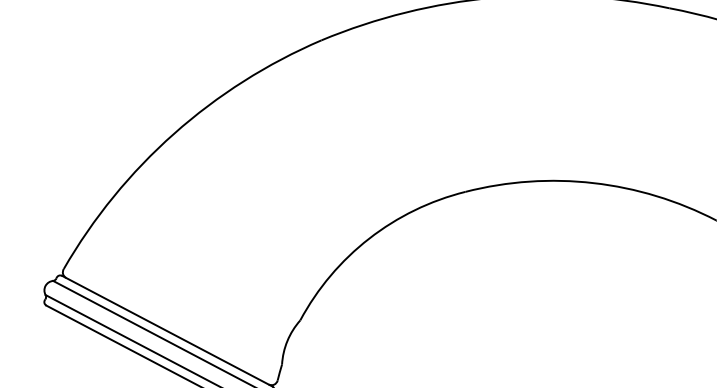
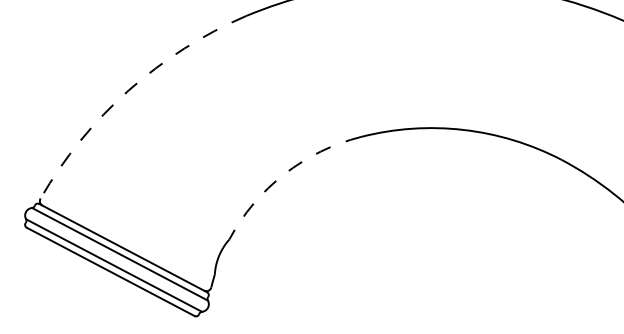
arc: (173, 133) -> (128, 90), solid -> dashed
arc: (369, 238) -> (284, 174), solid -> dashed

